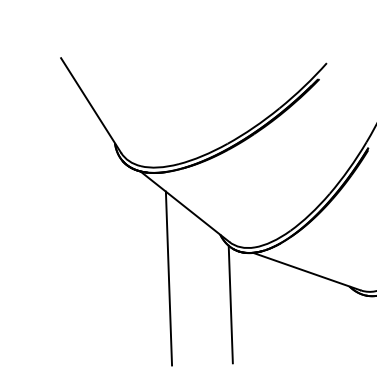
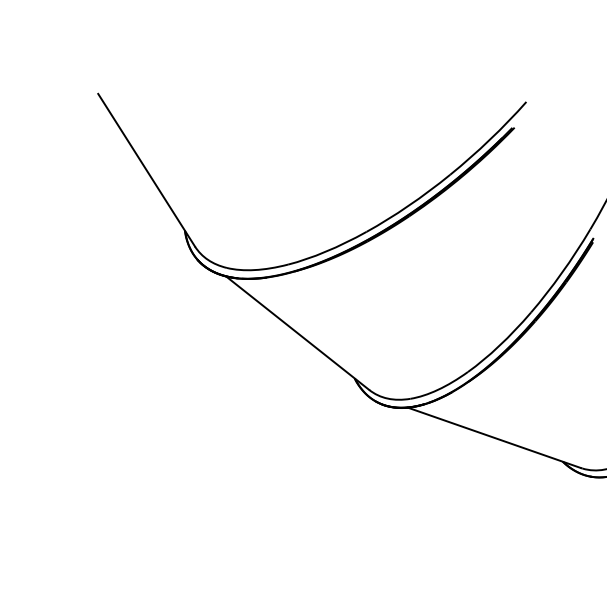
line: (168, 278) -> (271, 448), removed
line: (230, 304) -> (371, 490), removed

